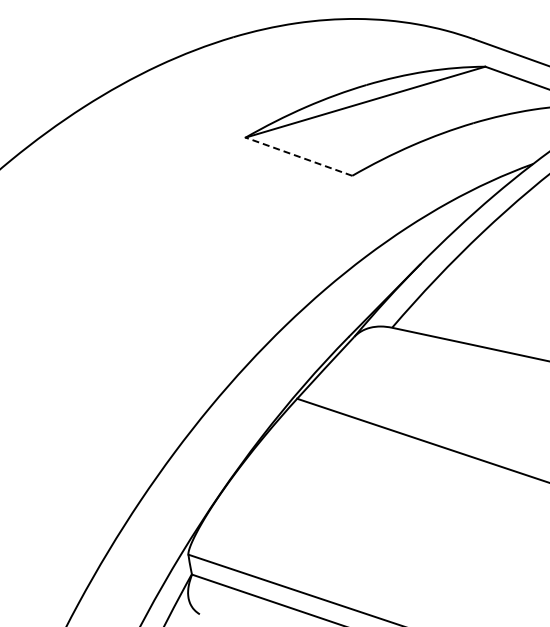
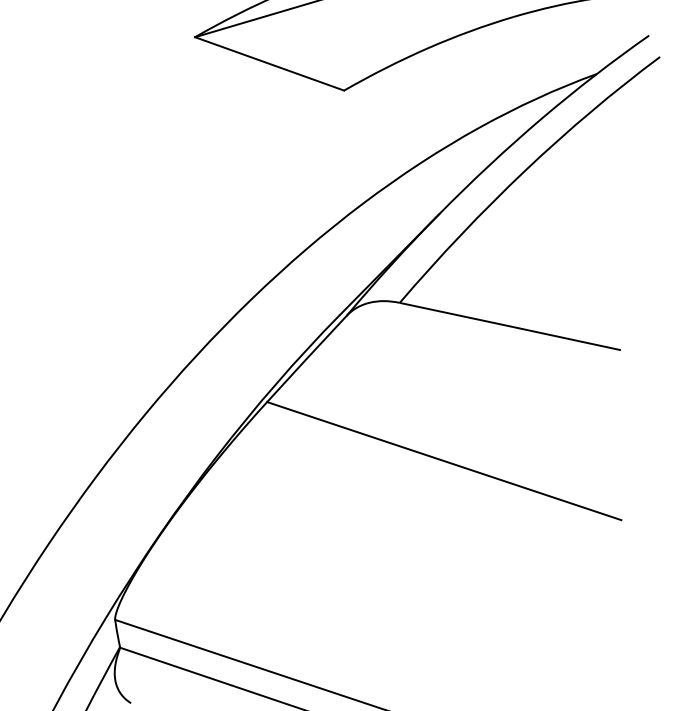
line: (298, 156) -> (268, 63), dashed -> solid

